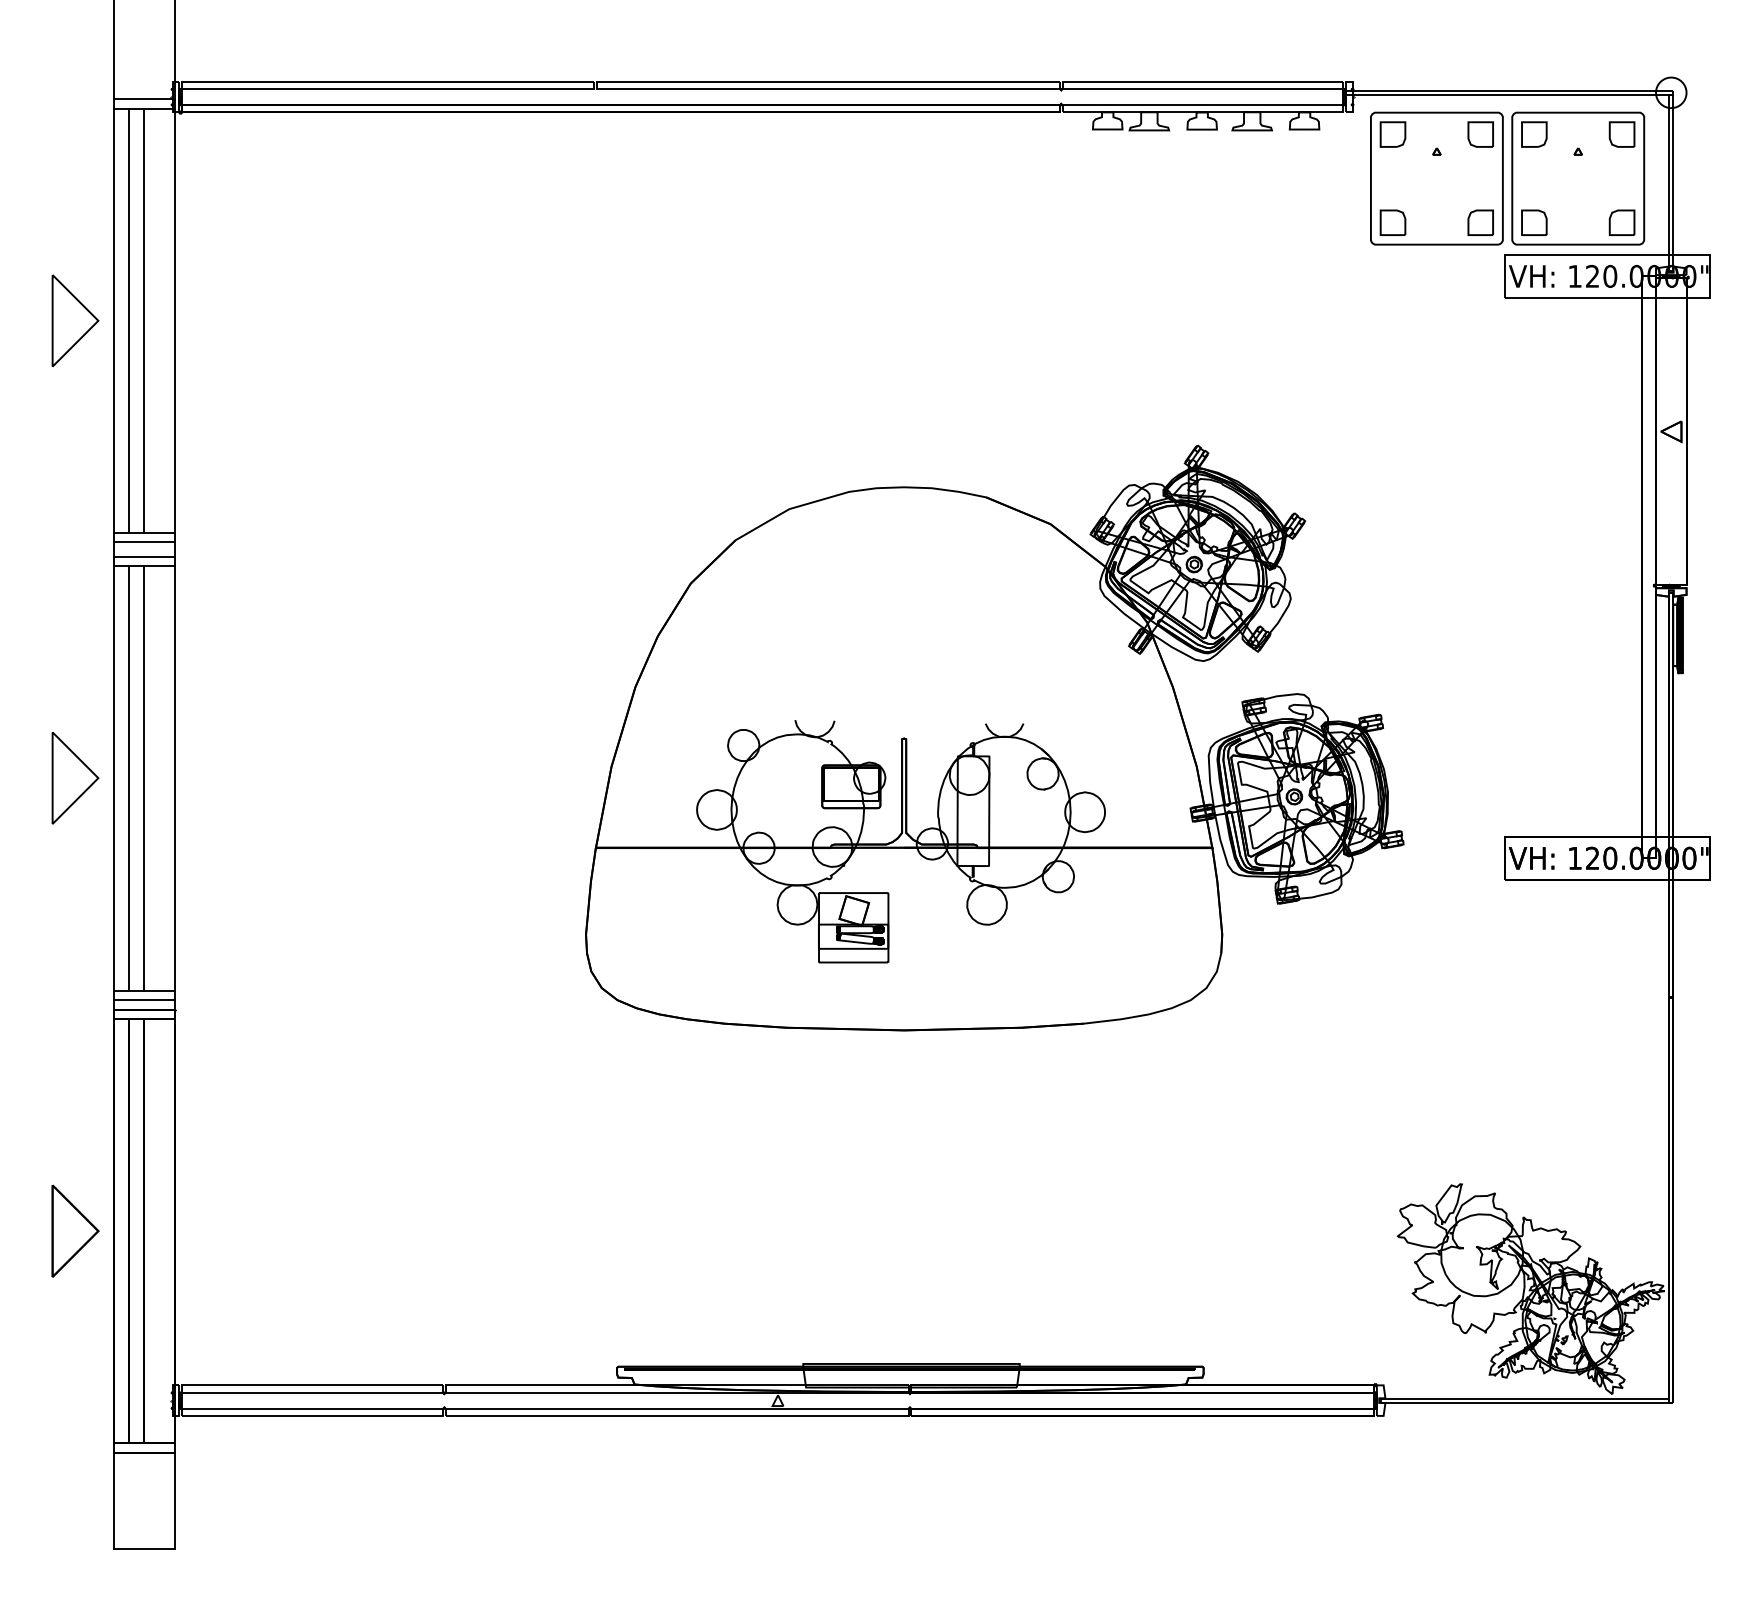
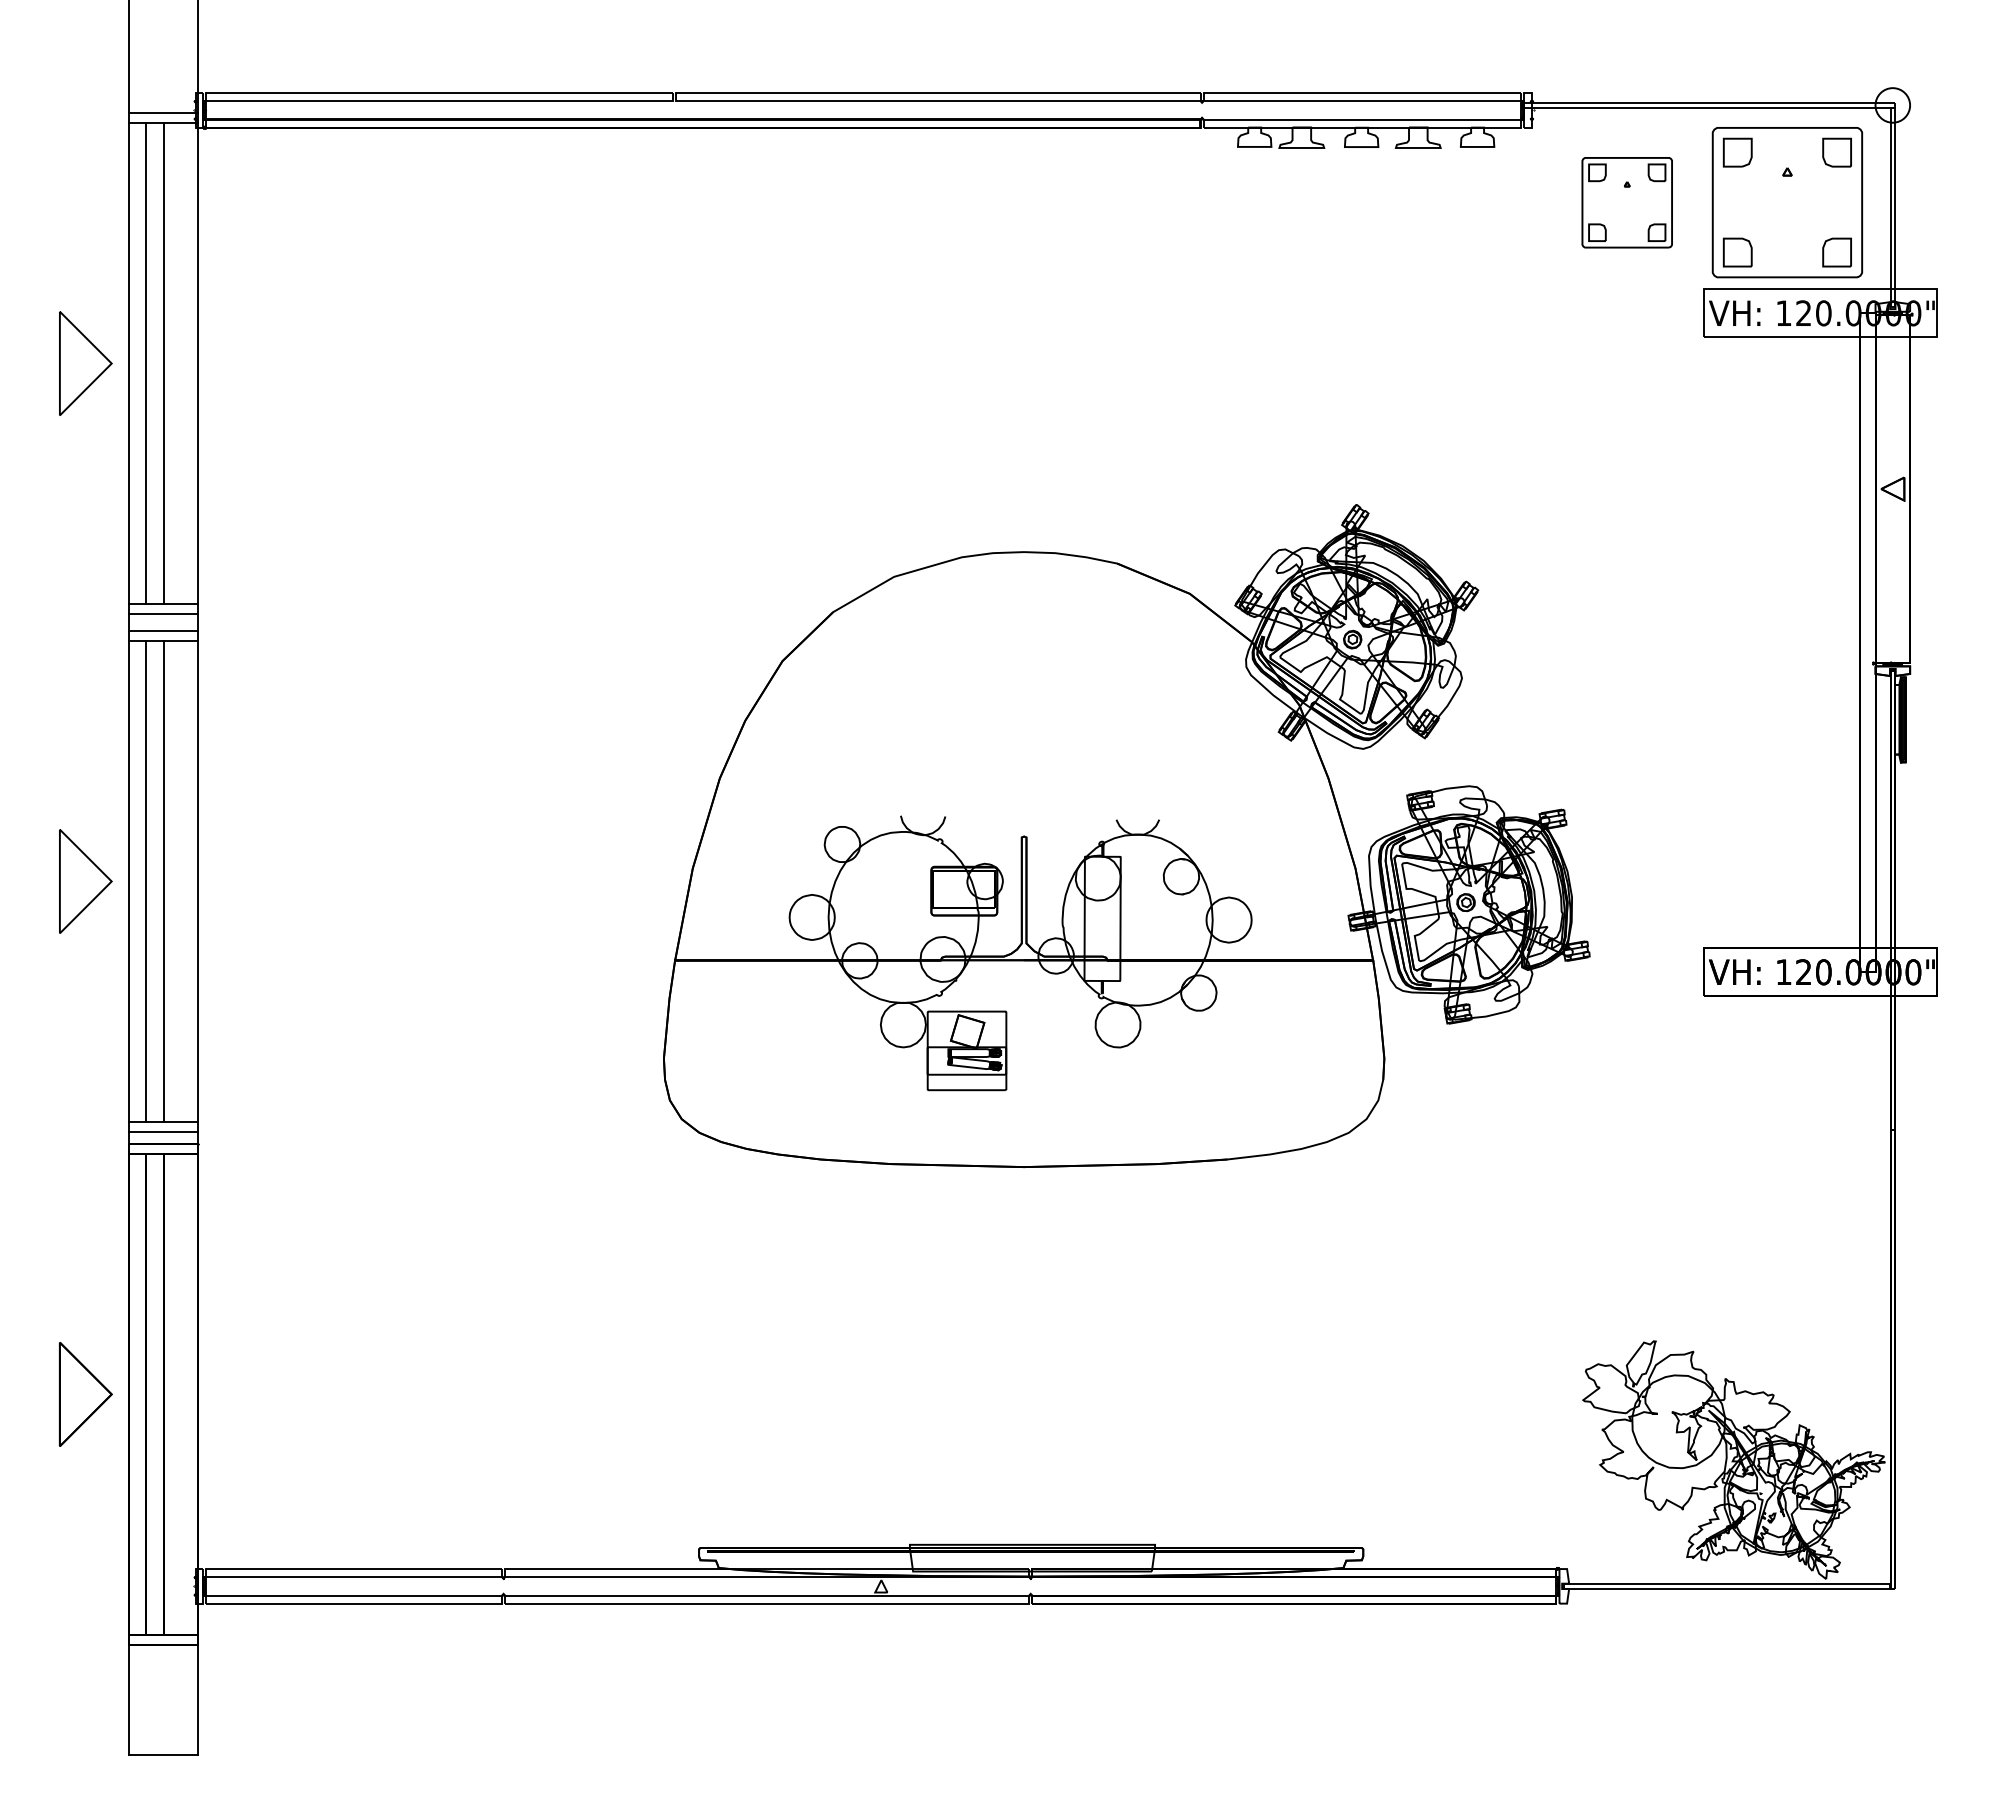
part: (1436, 178) -> (1626, 202), size x0.6

